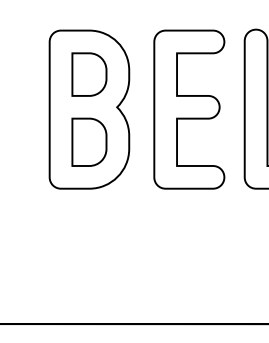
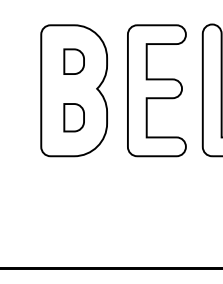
part: (89, 74) -> (74, 61), size x0.7
part: (89, 141) -> (74, 117), size x0.7

